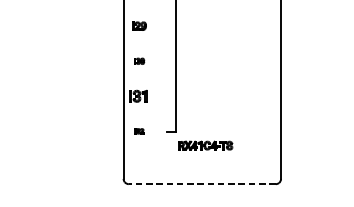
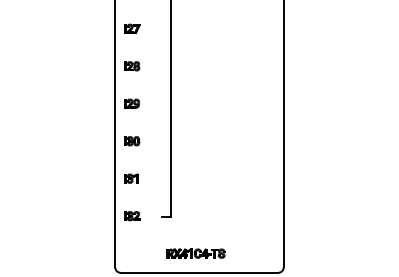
part: (139, 61) -> (132, 141), size x1.43
part: (138, 96) -> (131, 178), size x0.71
part: (139, 131) -> (132, 216), size x1.67
part: (205, 145) -> (195, 253), moved
line: (202, 183) -> (199, 272), dashed -> solid

